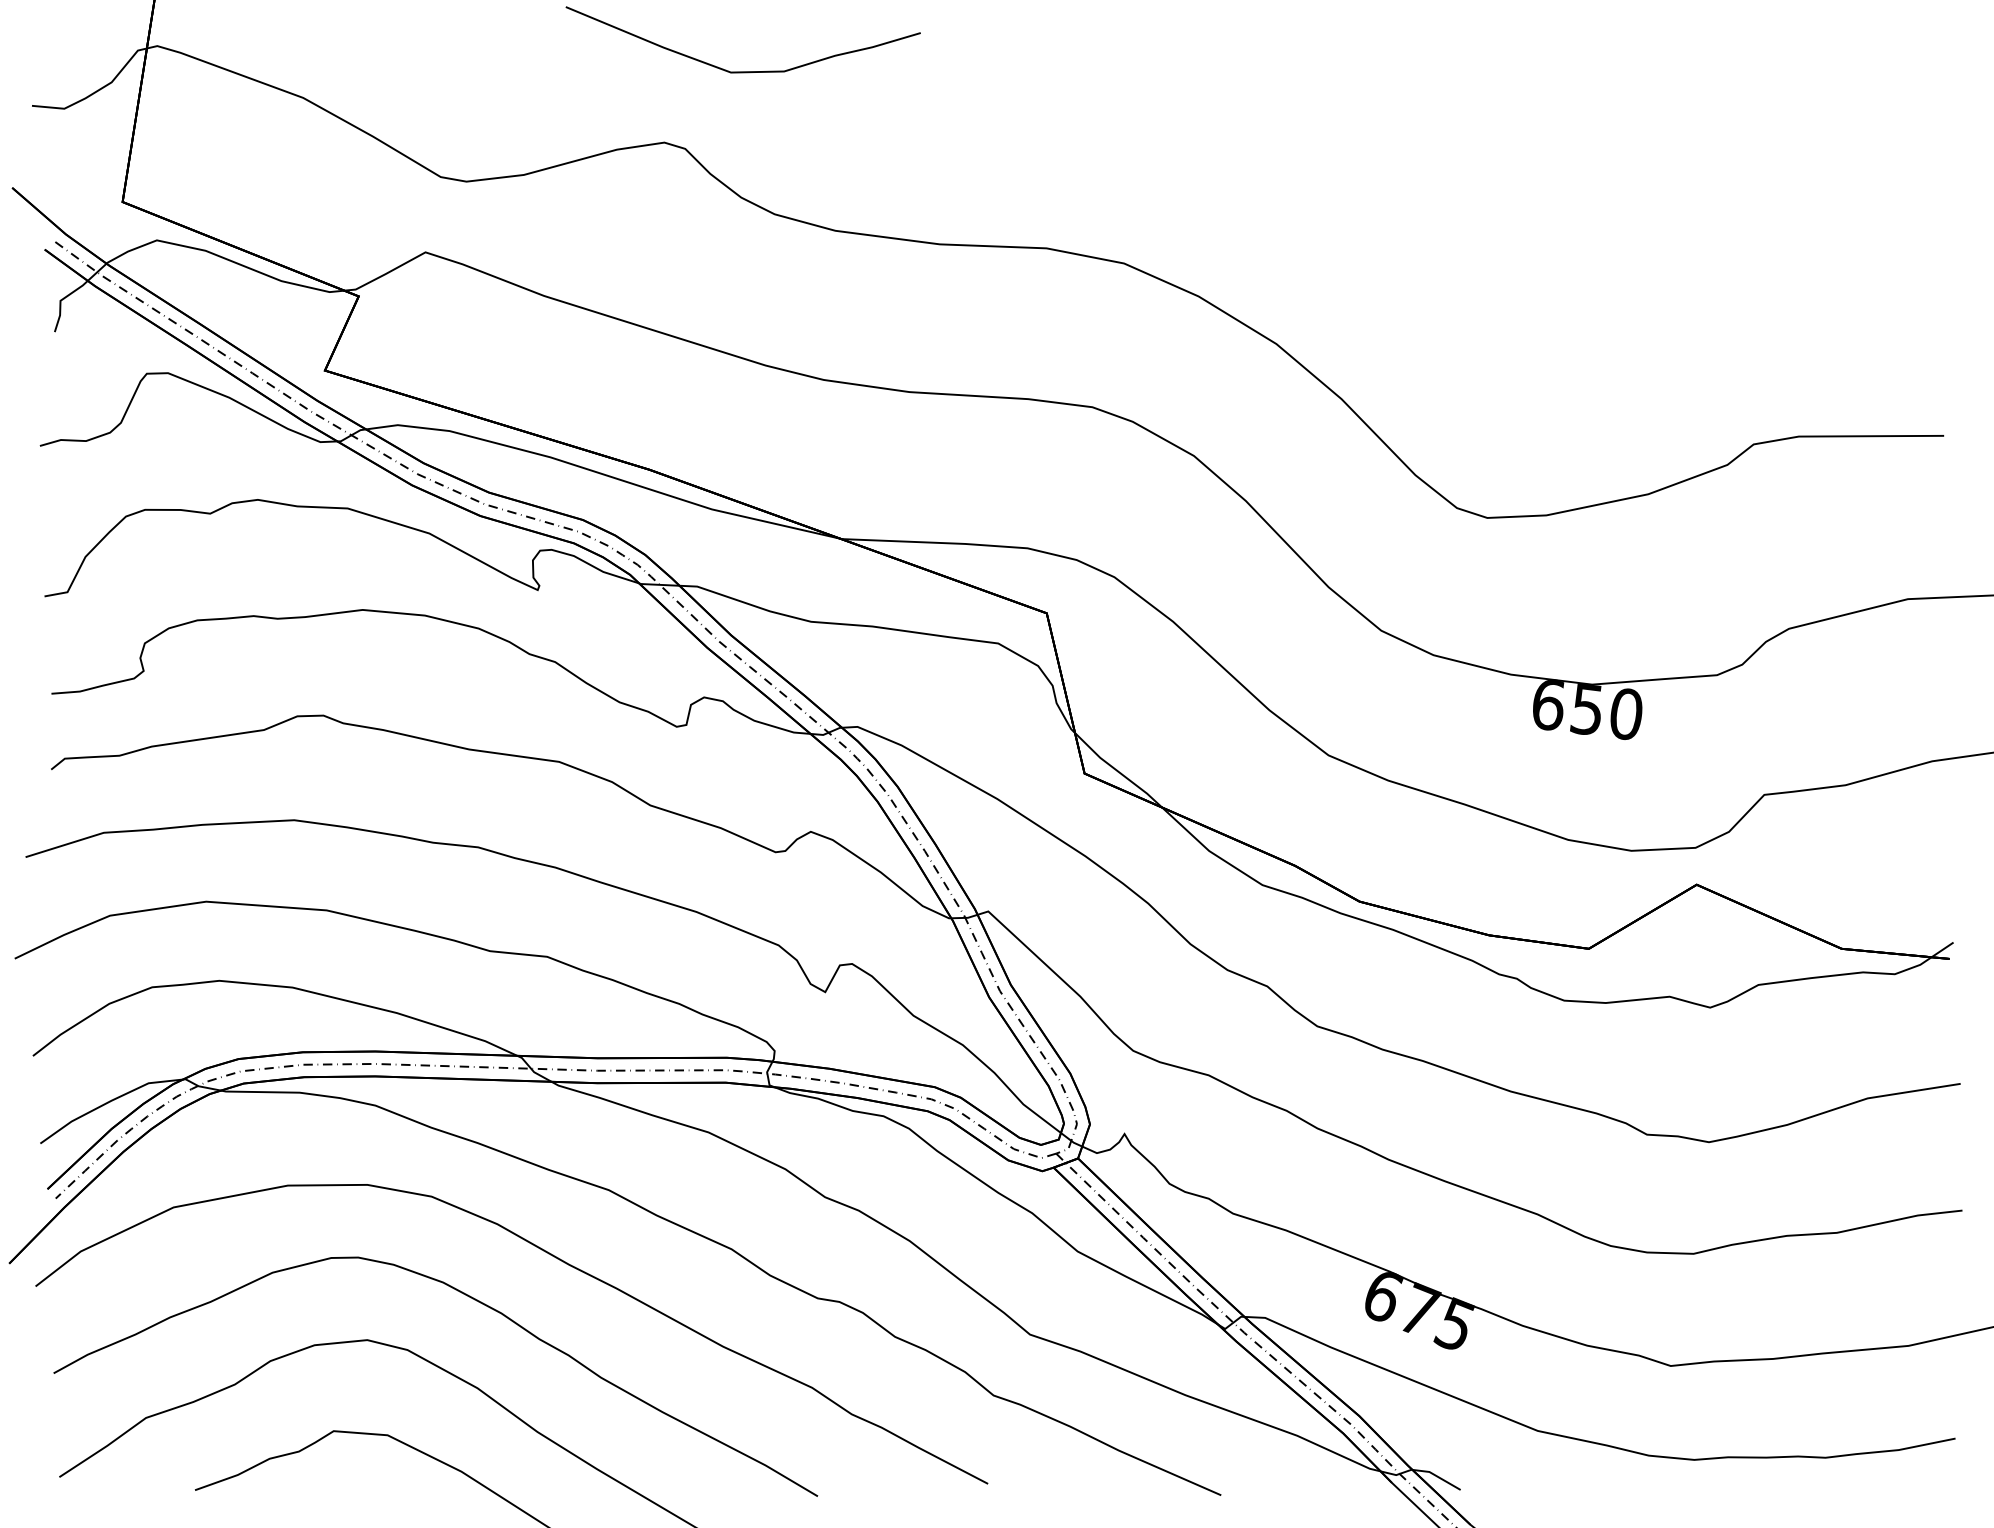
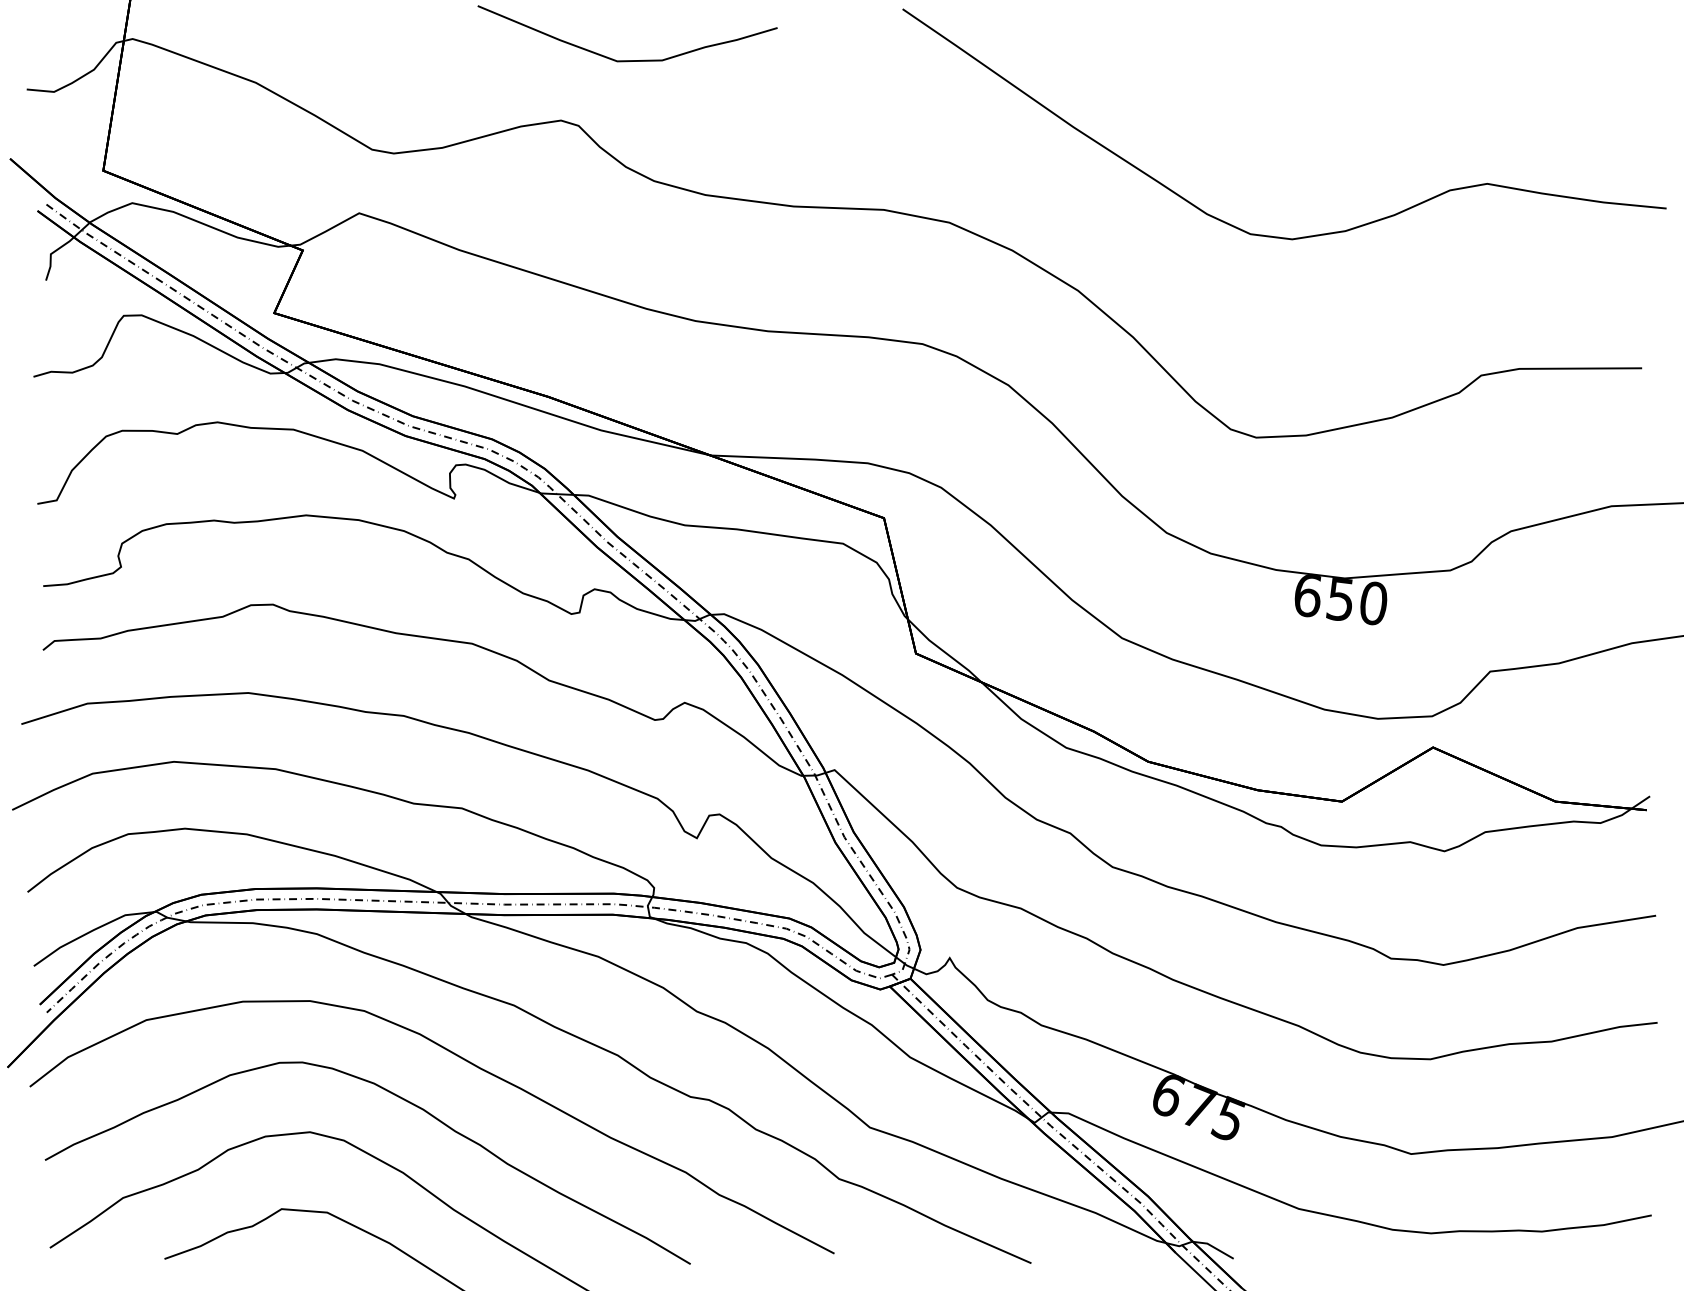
curve: (1501, 278) -> (1268, 235), added

